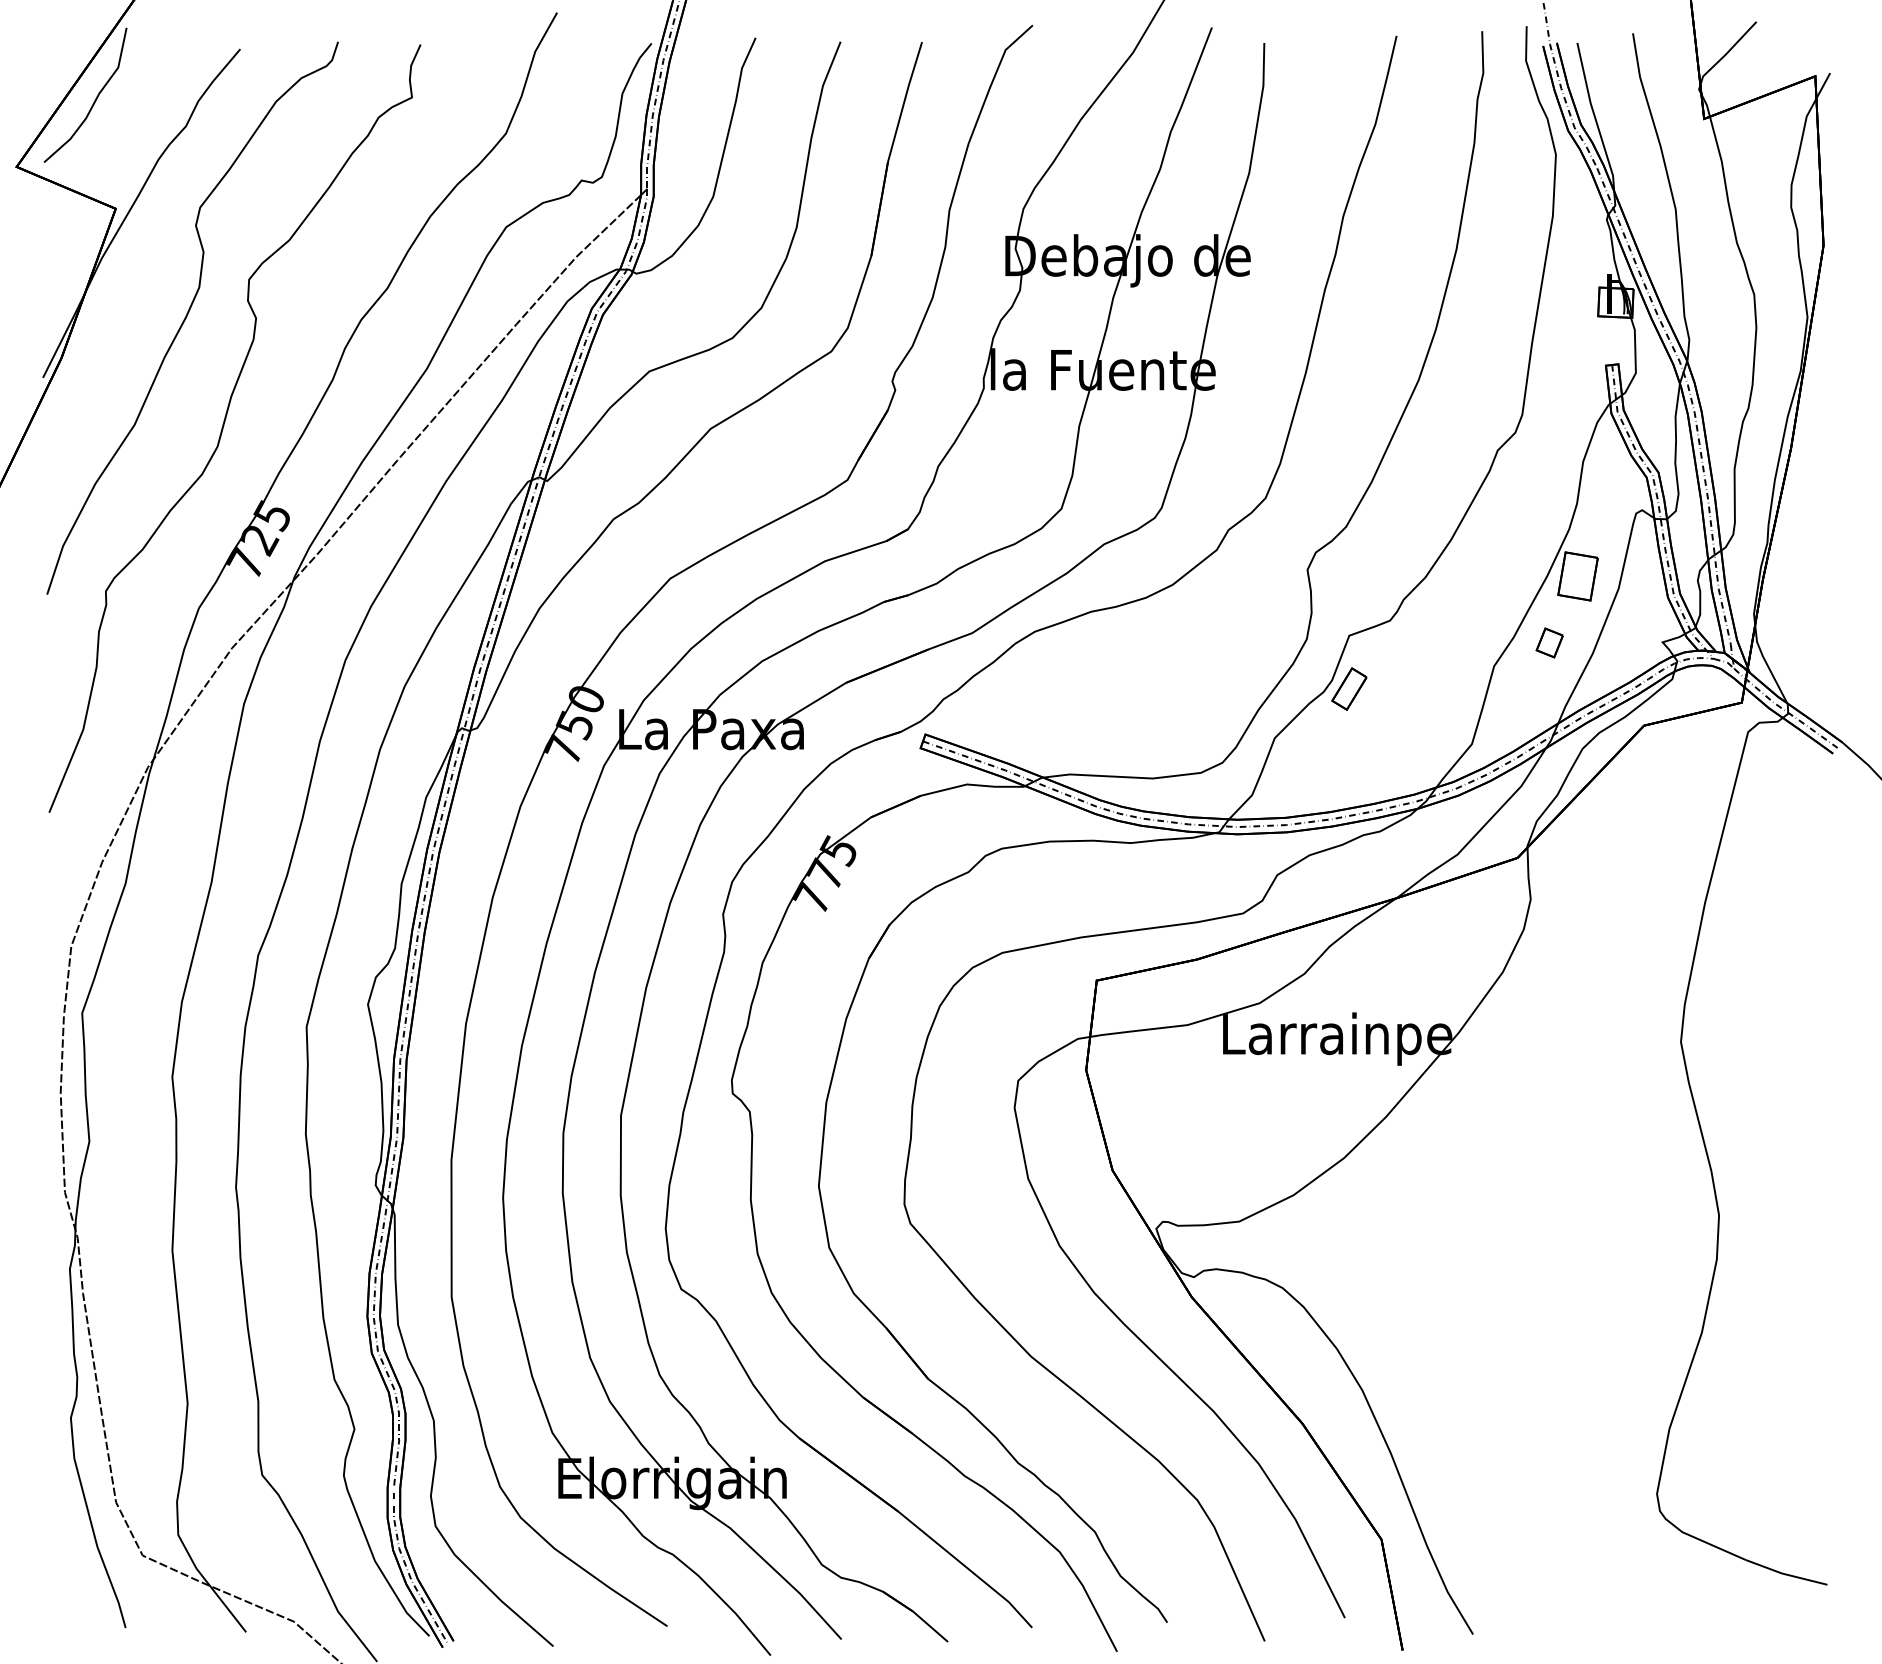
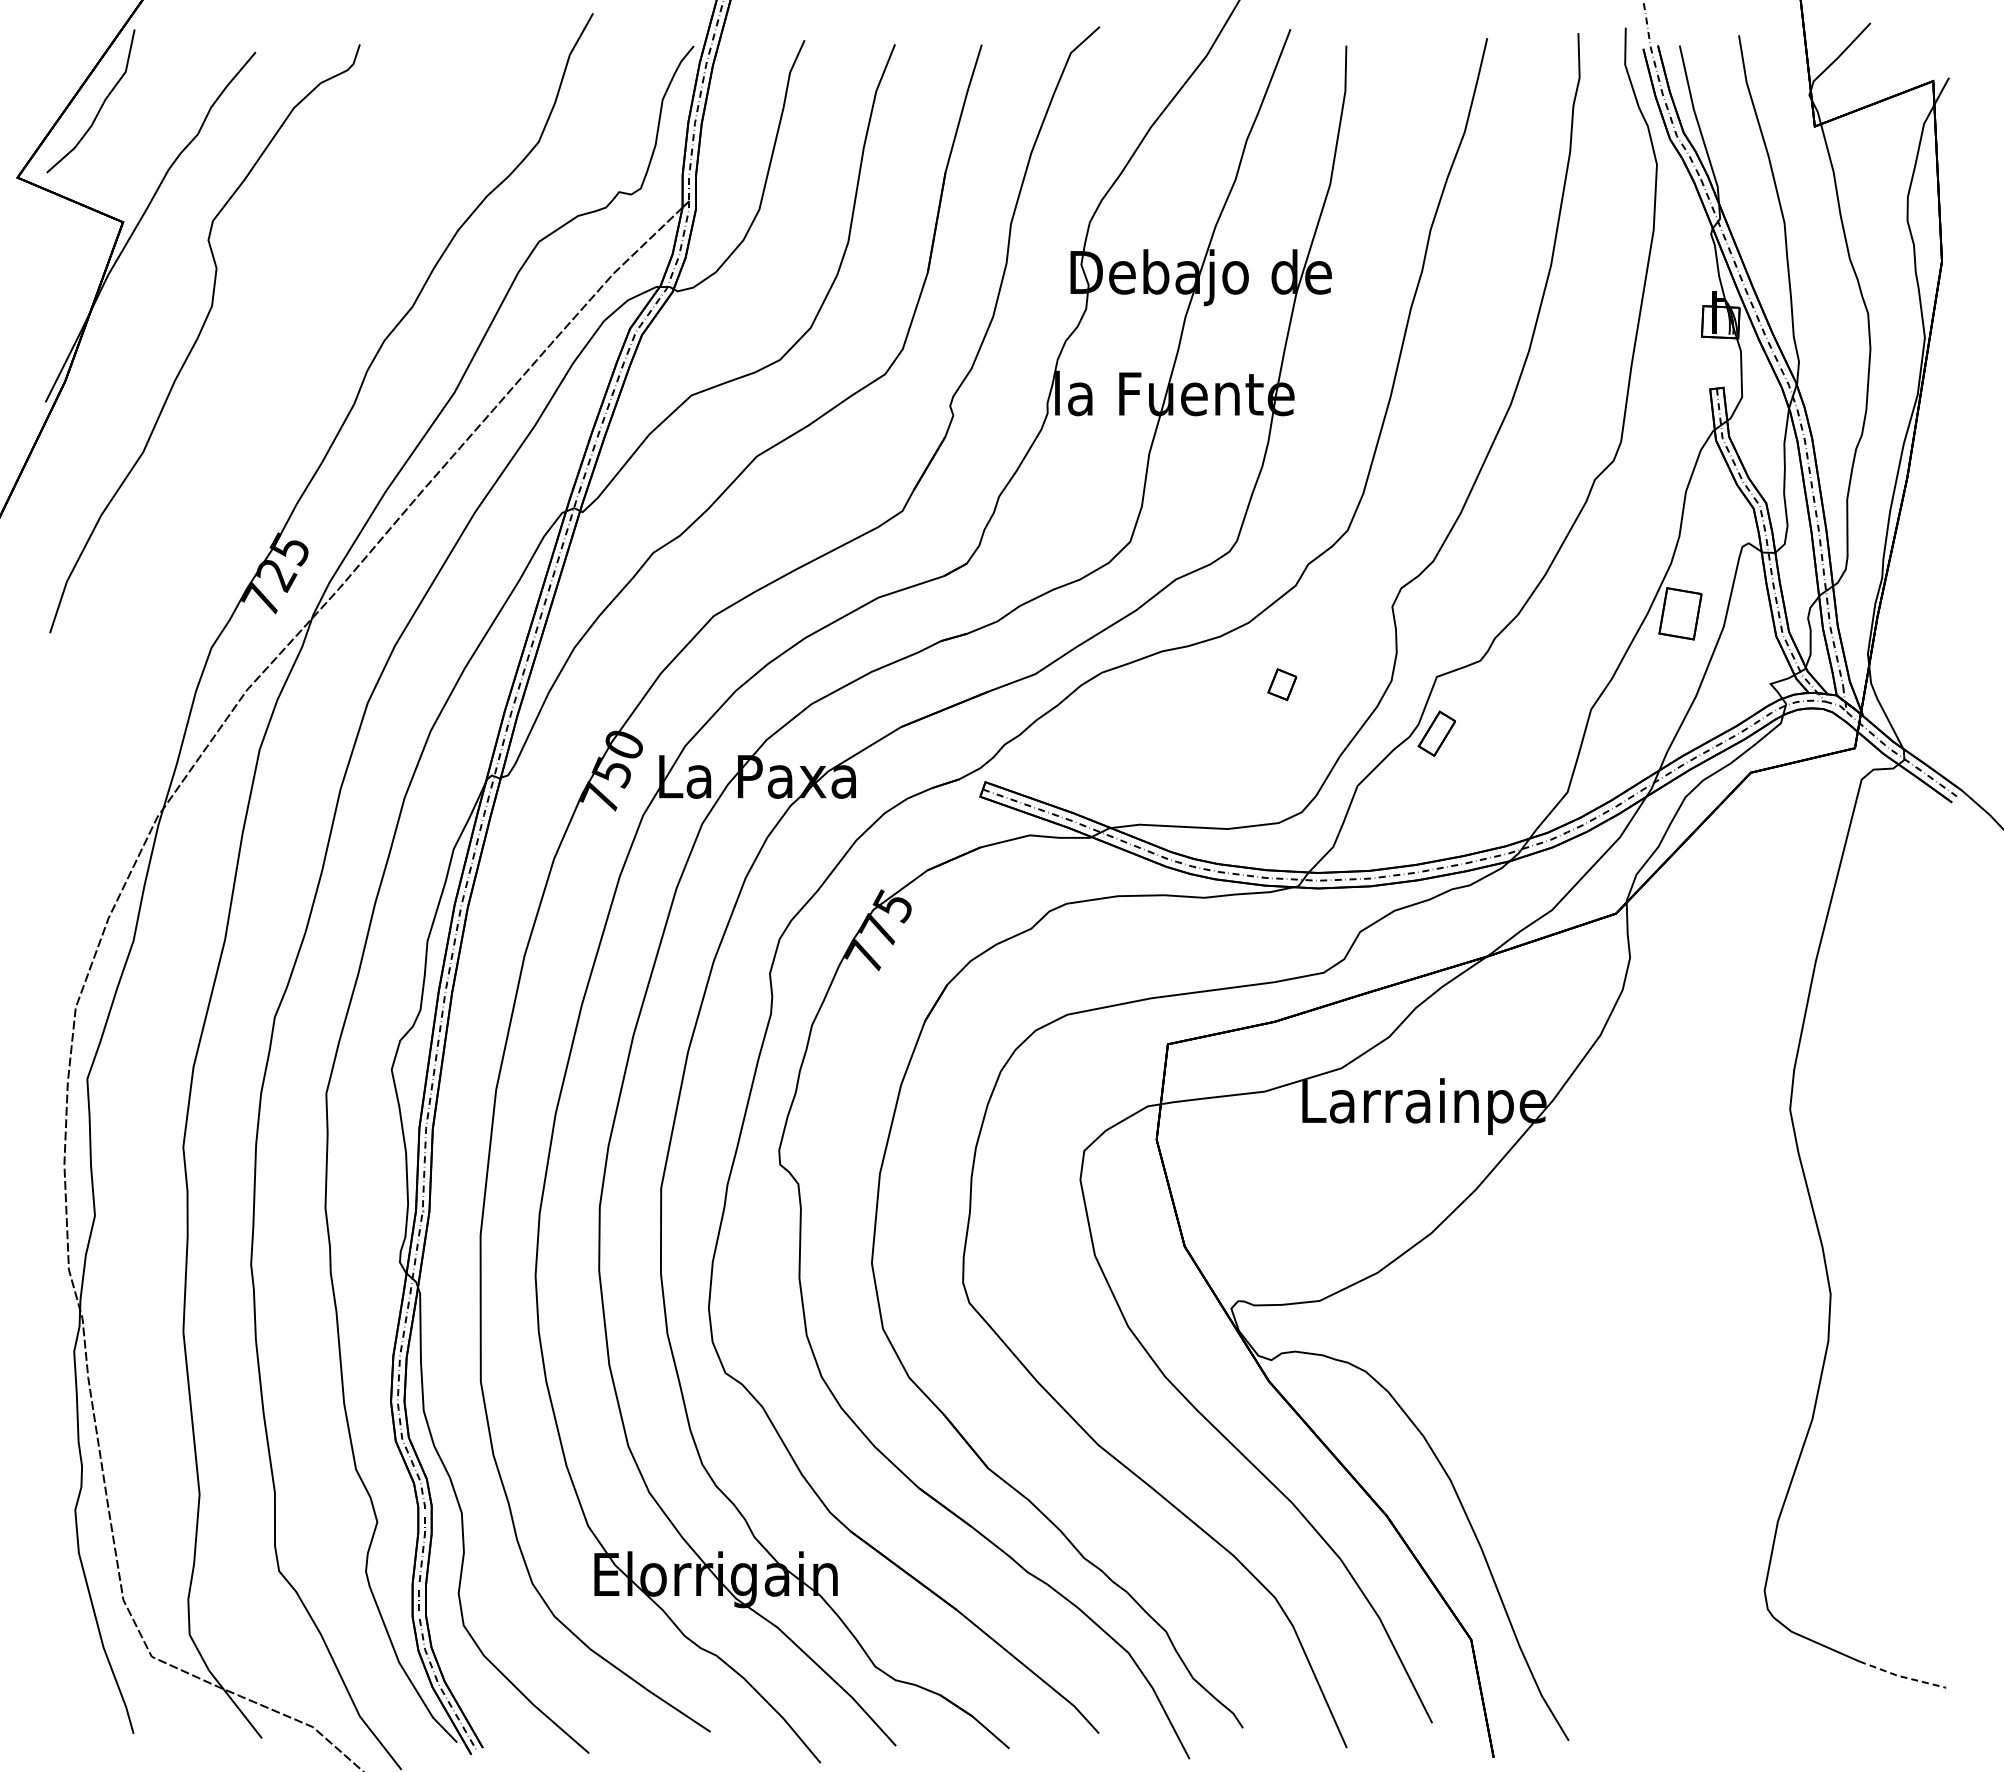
curve: (224, 426) -> (238, 454), removed
part: (1549, 642) -> (1282, 684), moved
line: (1785, 1574) -> (1901, 1676), solid -> dashed

